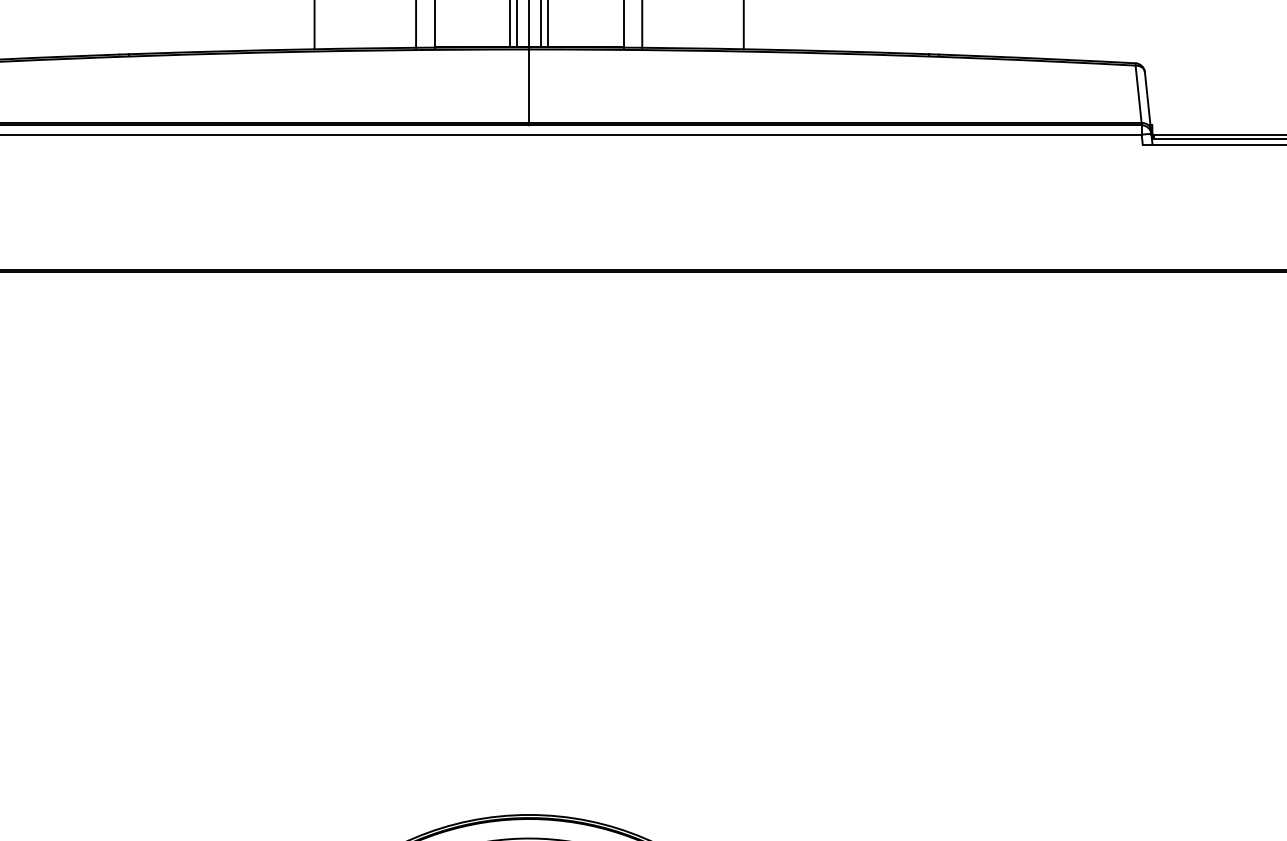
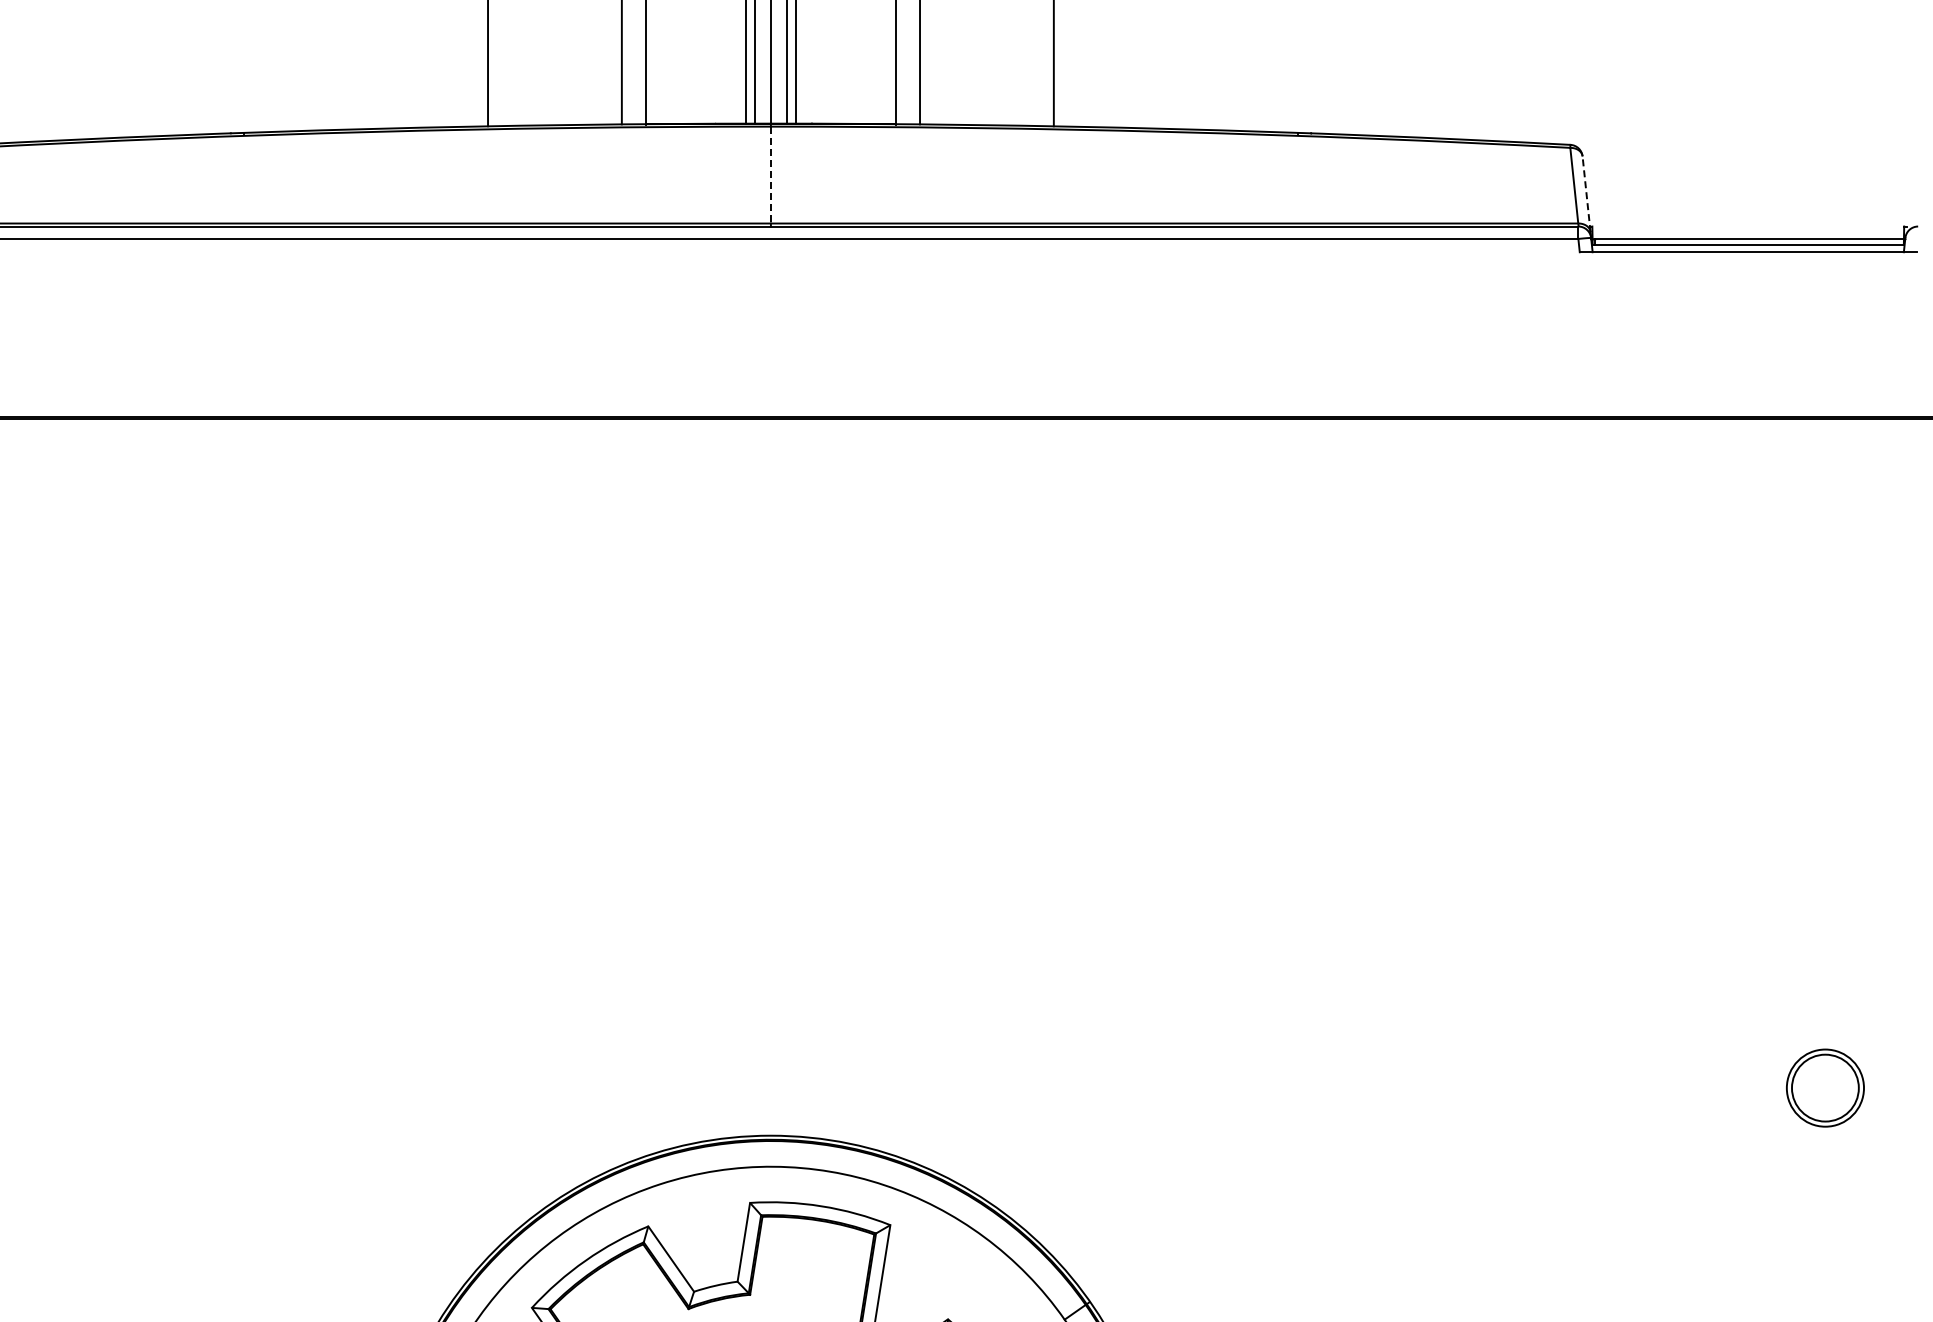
line: (528, 86) -> (770, 175), solid -> dashed
line: (1147, 100) -> (1586, 193), solid -> dashed

